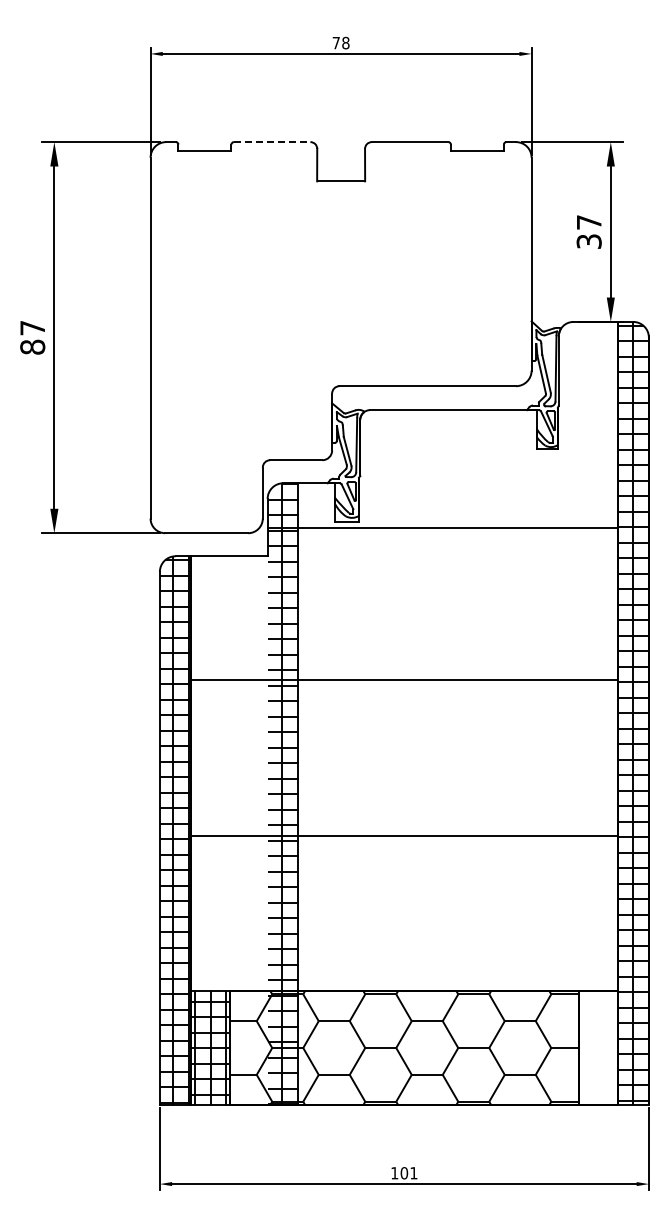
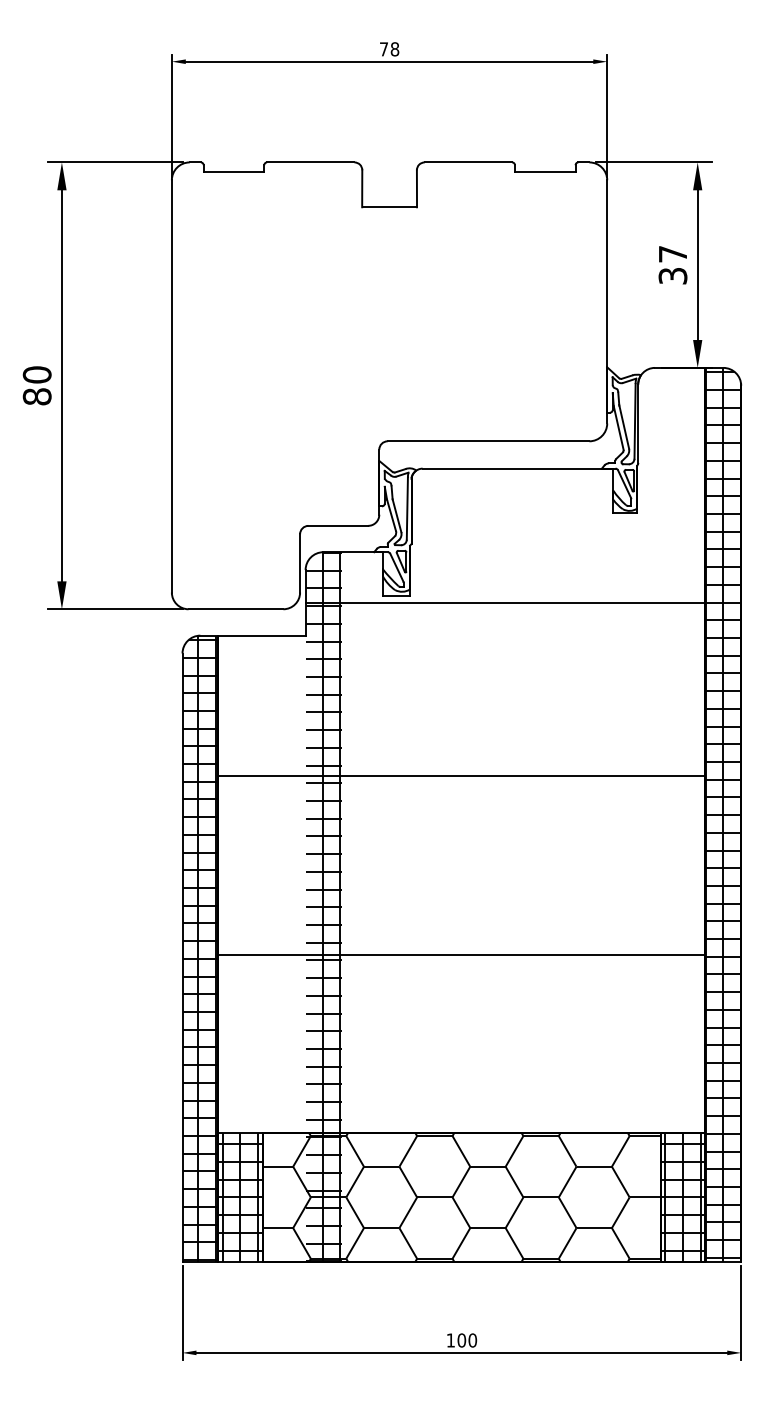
line: (272, 142) -> (311, 162), dashed -> solid
text: (32, 327) -> (36, 374), 87 -> 80
hatch: (597, 1047) -> (682, 1196), added
text: (413, 1173) -> (472, 1340), 101 -> 100

